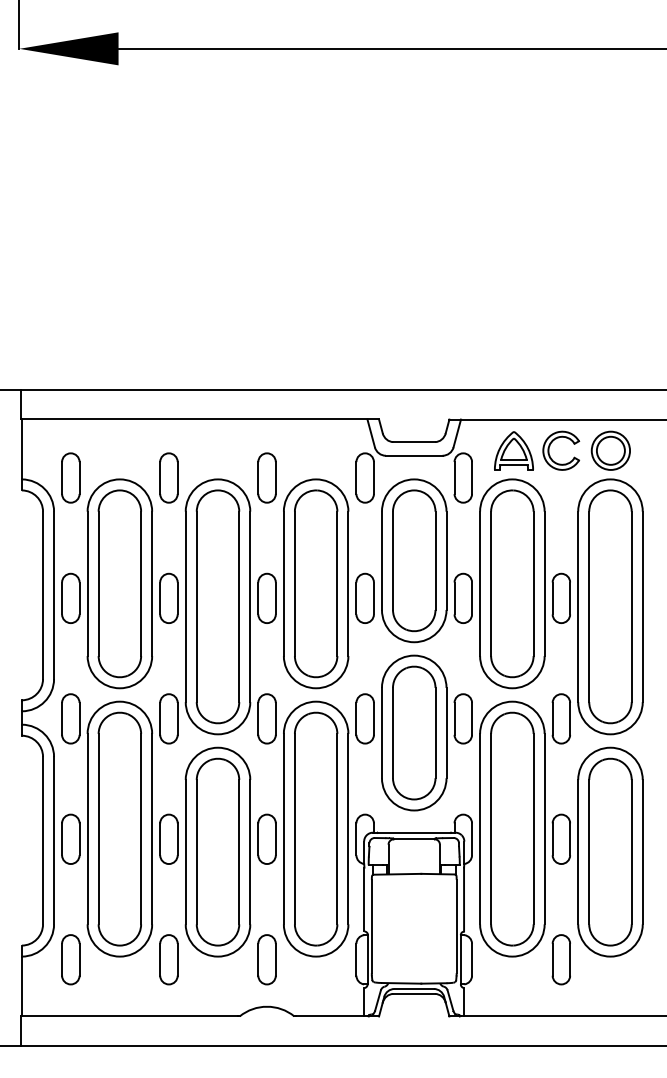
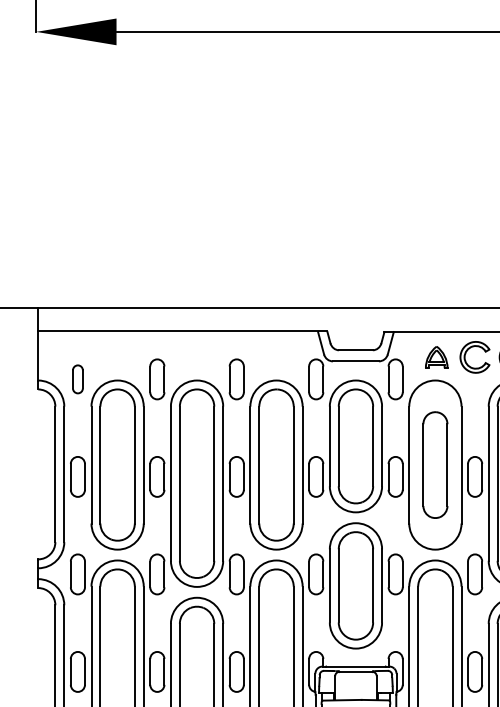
part: (513, 450) -> (436, 357), size x0.7
part: (70, 477) -> (77, 378), size x0.7
part: (512, 583) -> (435, 464), size x0.7

